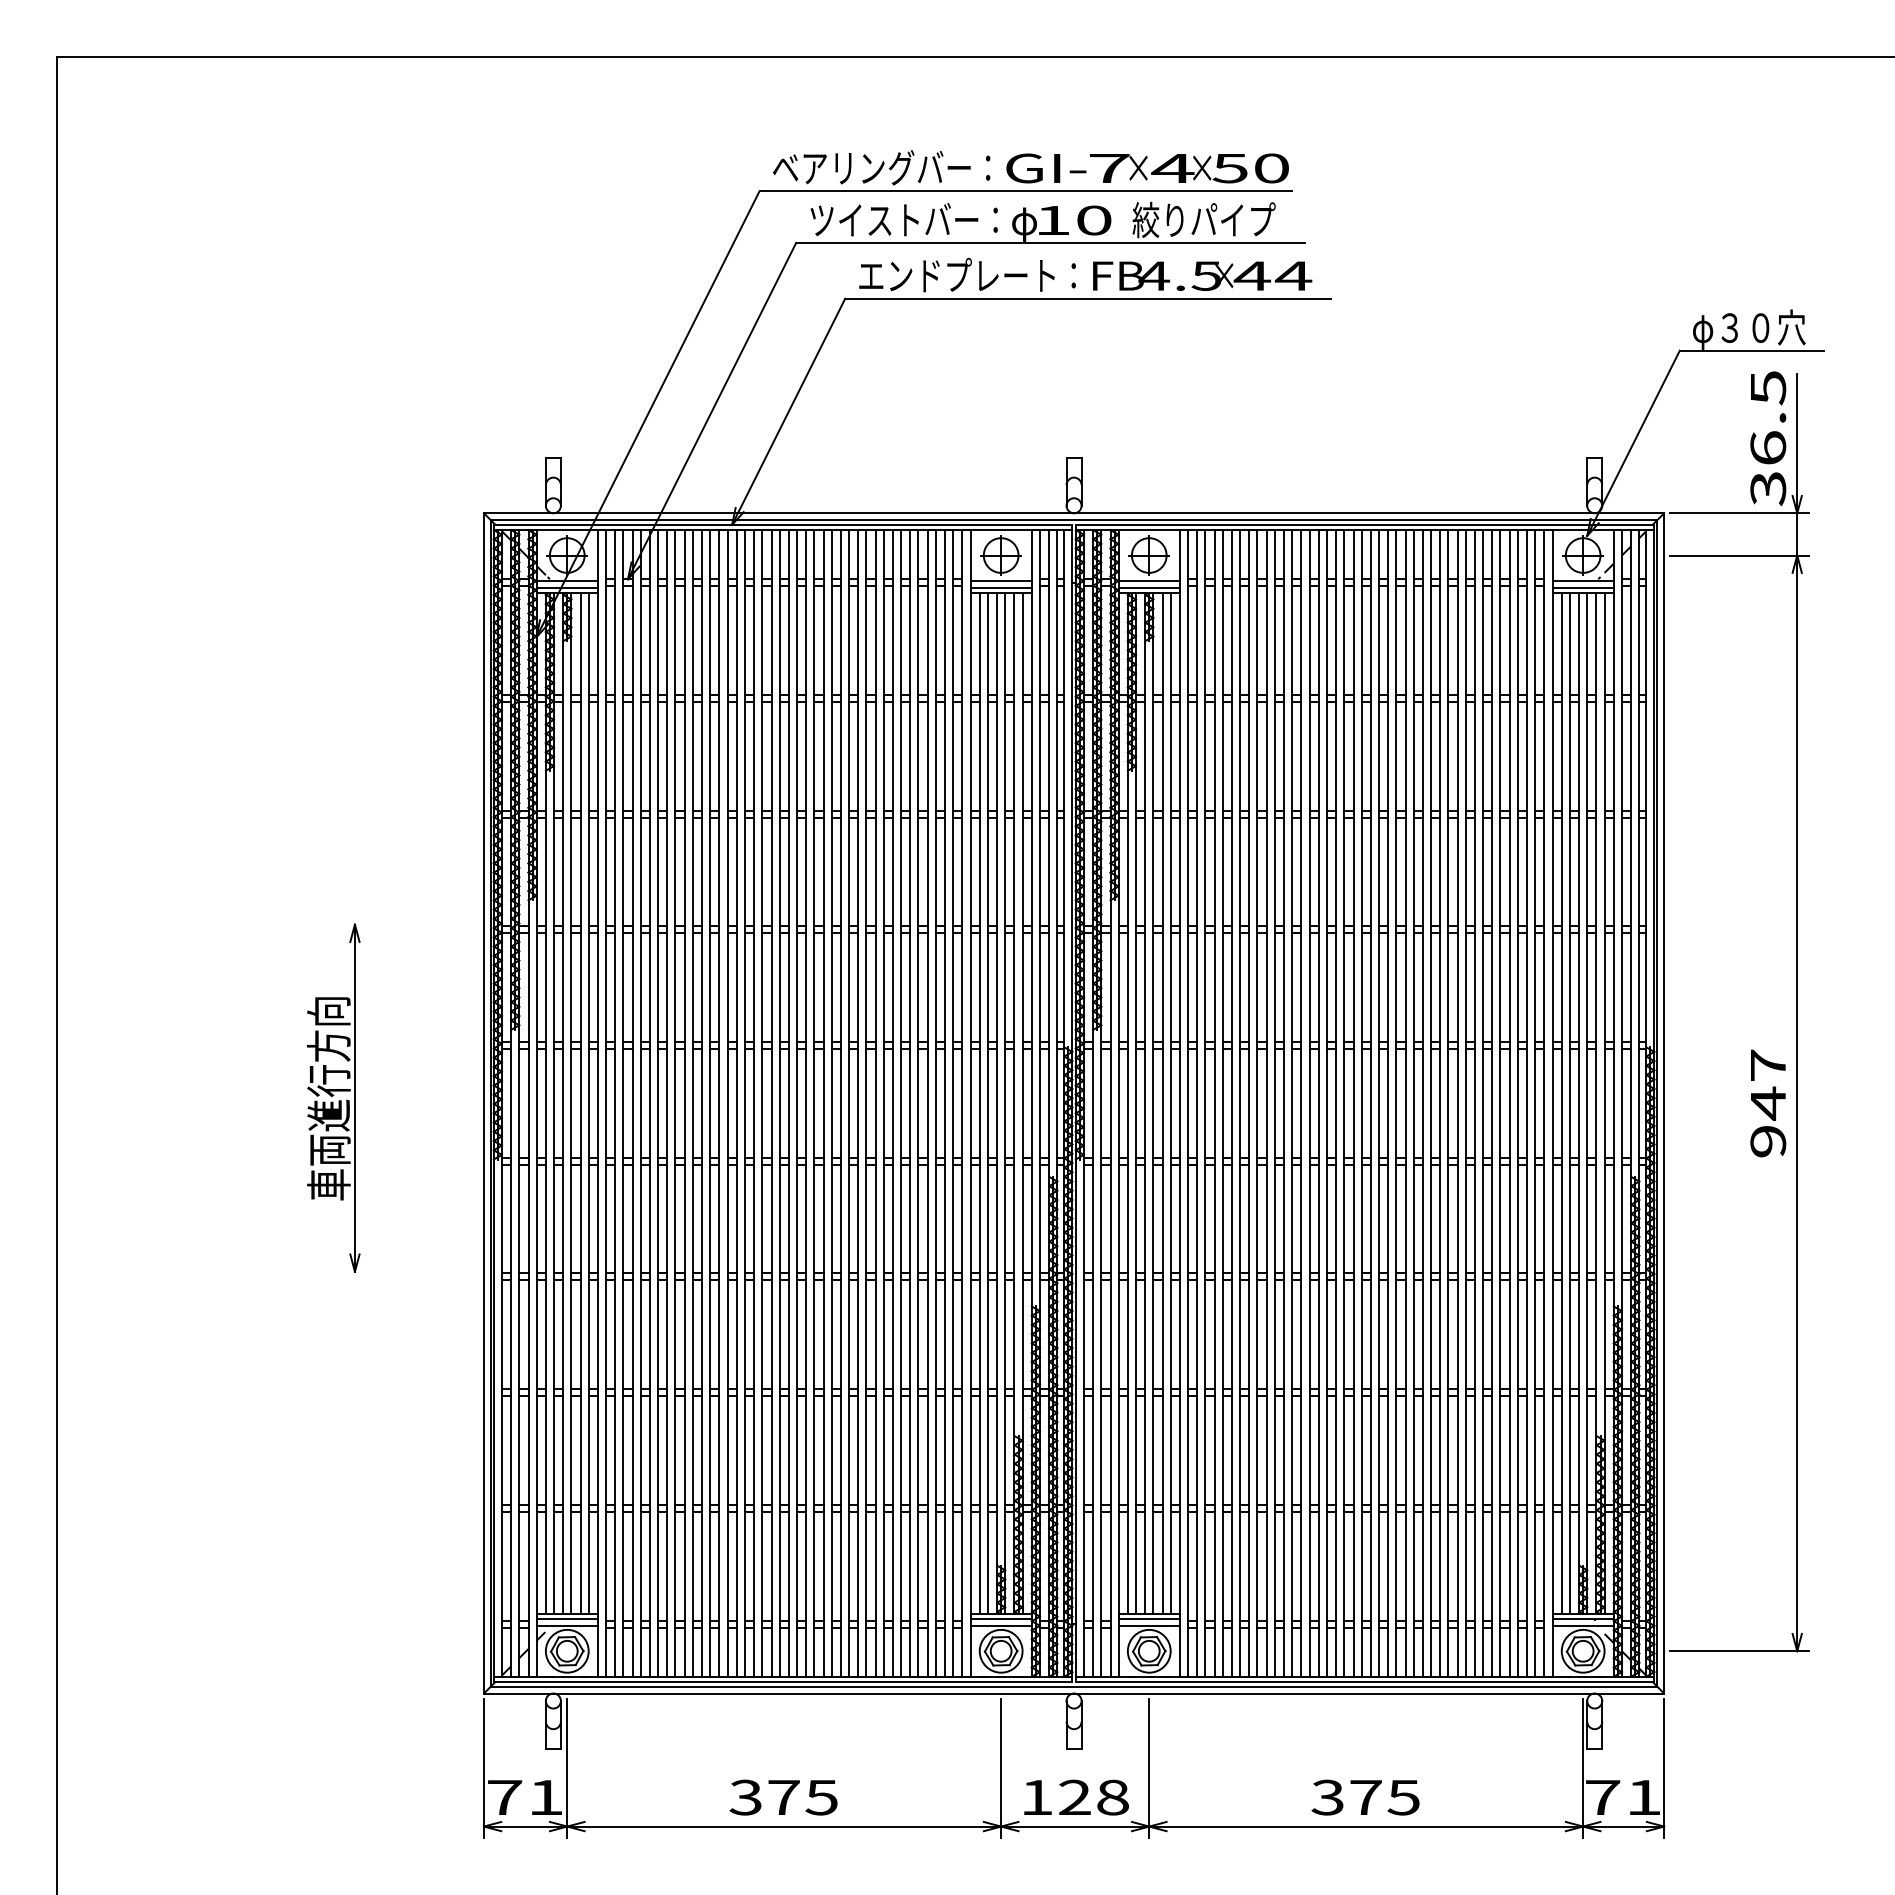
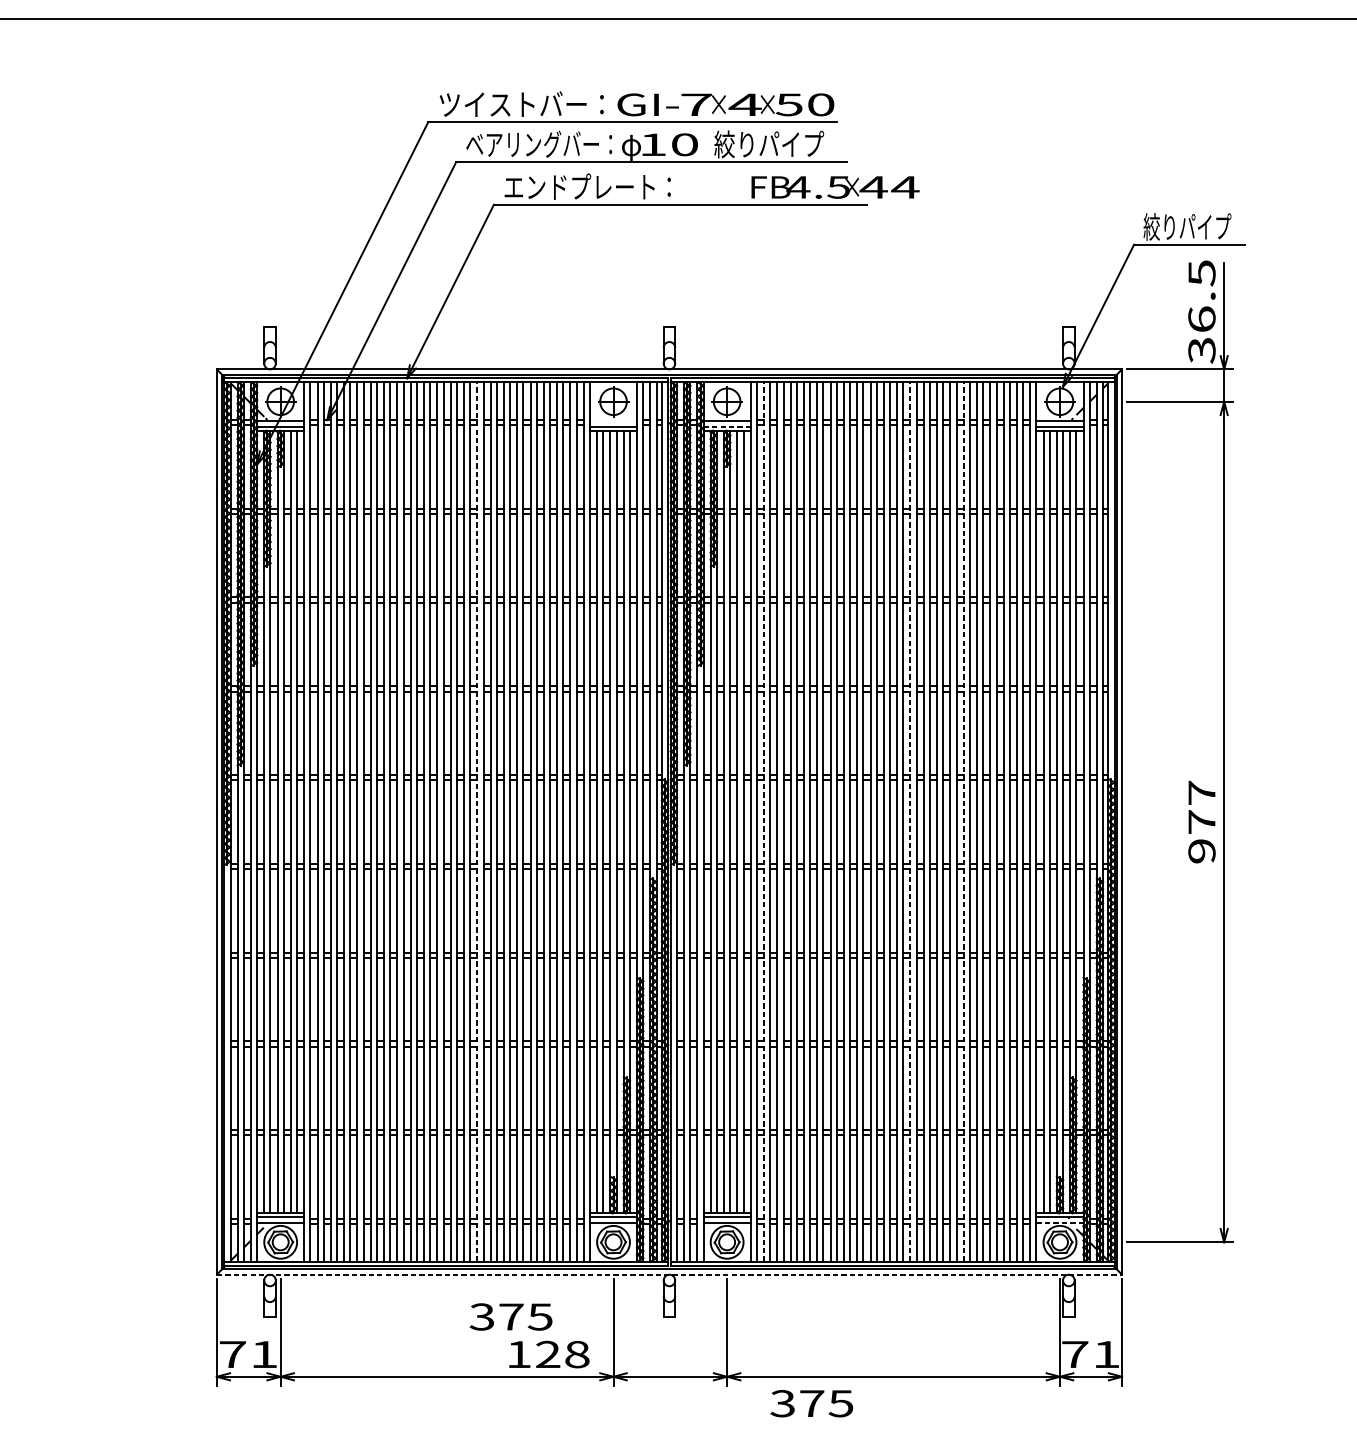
text: (881, 167) -> (521, 104), ベアリングバー： -> ツイストバー：
text: (904, 219) -> (539, 144), ツイストバー： -> ベアリングバー：
text: (1202, 275) -> (835, 186), moved
text: (1749, 329) -> (1187, 228), φ３０穴 -> 絞りパイプ
line: (1000, 580) -> (613, 420), removed
line: (1149, 587) -> (727, 426), solid -> dashed
part: (333, 1097) -> (101, 817), removed
line: (823, 1102) -> (477, 821), solid -> dashed
line: (1197, 1102) -> (764, 821), solid -> dashed
line: (1388, 1102) -> (910, 821), solid -> dashed
line: (1457, 1102) -> (963, 821), solid -> dashed
text: (1768, 1103) -> (1202, 822), 947 -> 977
line: (1583, 1625) -> (1060, 1222), solid -> dashed
line: (1074, 1693) -> (669, 1274), solid -> dashed
text: (783, 1797) -> (510, 1316), moved
text: (1076, 1797) -> (549, 1354), moved
text: (1365, 1797) -> (811, 1403), moved

